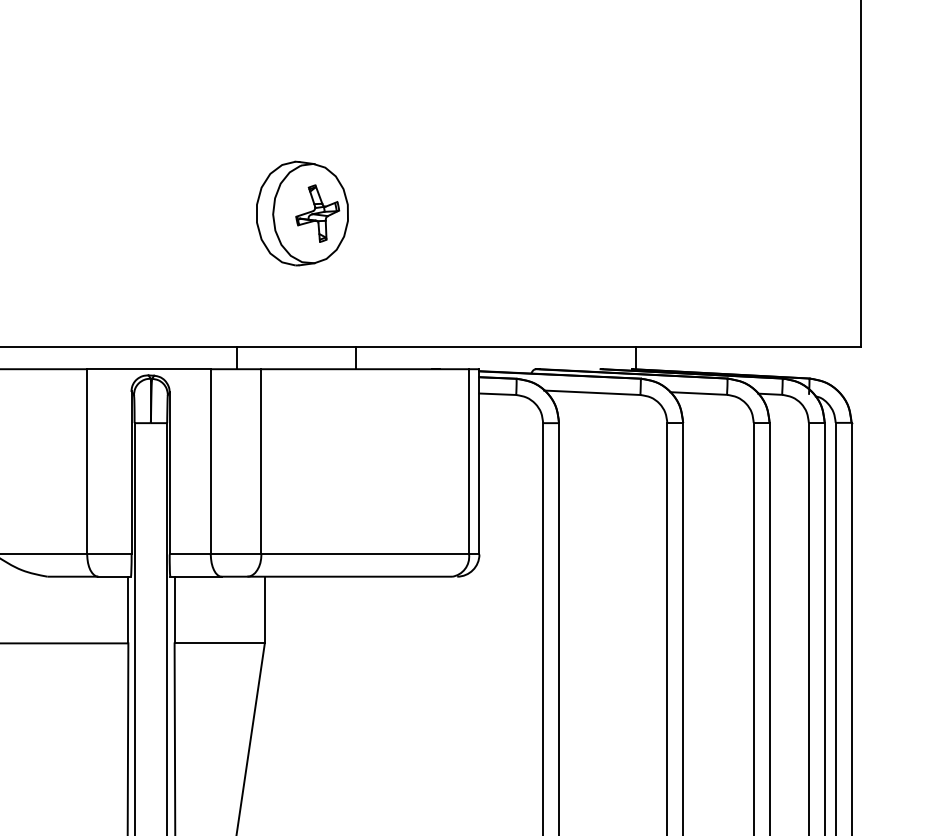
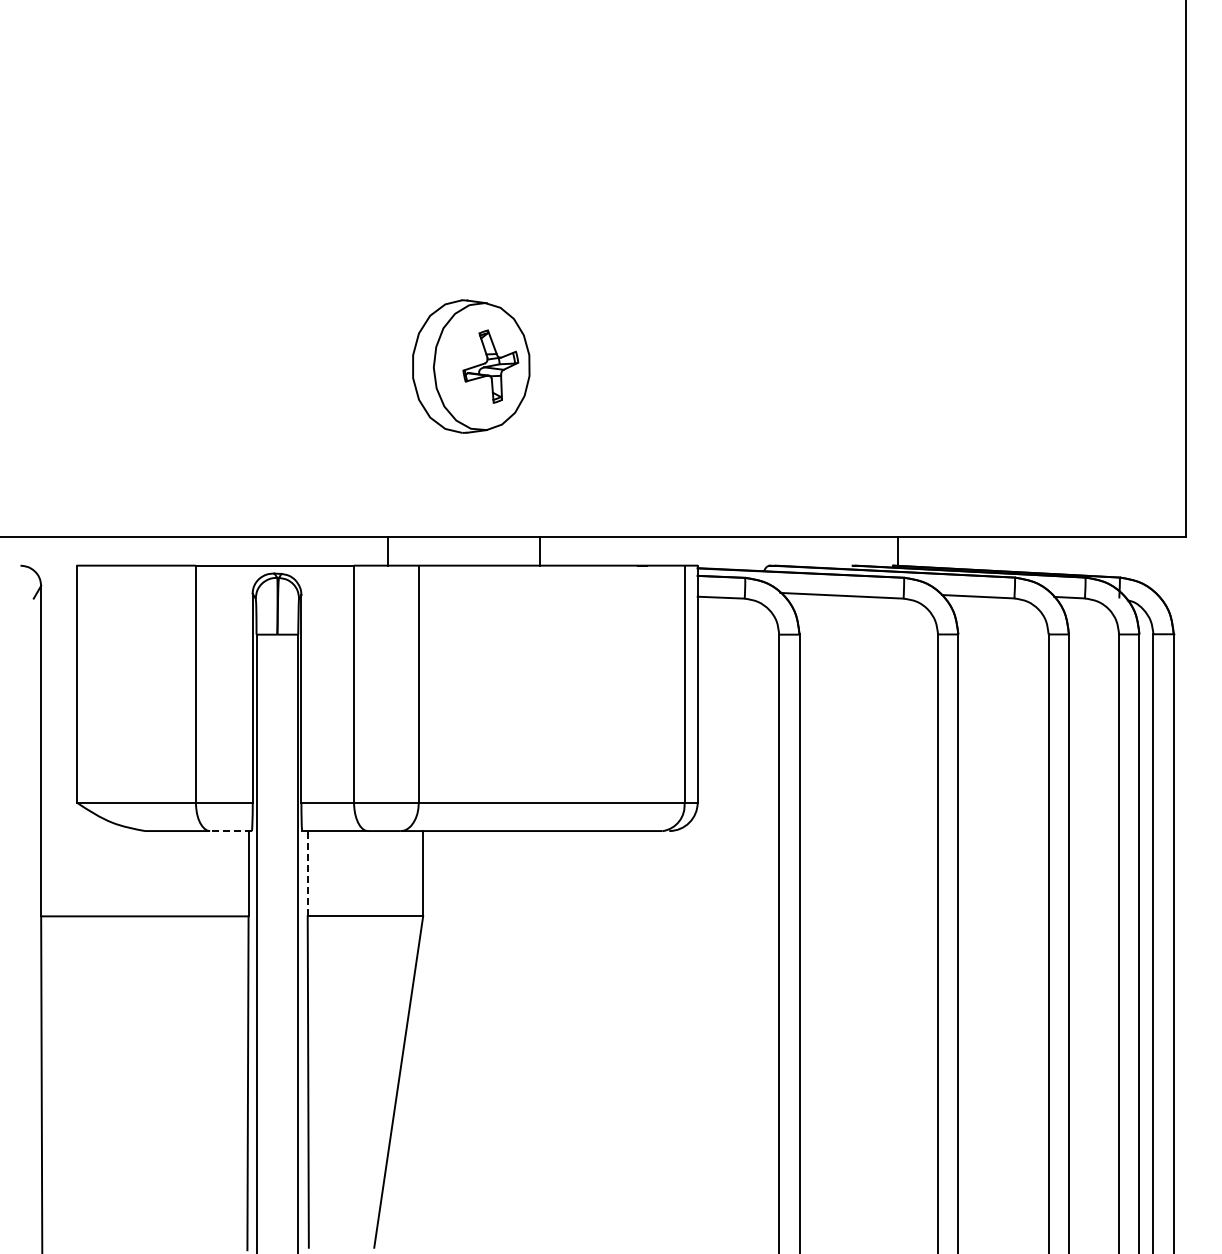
line: (114, 577) -> (230, 831), solid -> dashed
line: (174, 609) -> (307, 873), solid -> dashed

